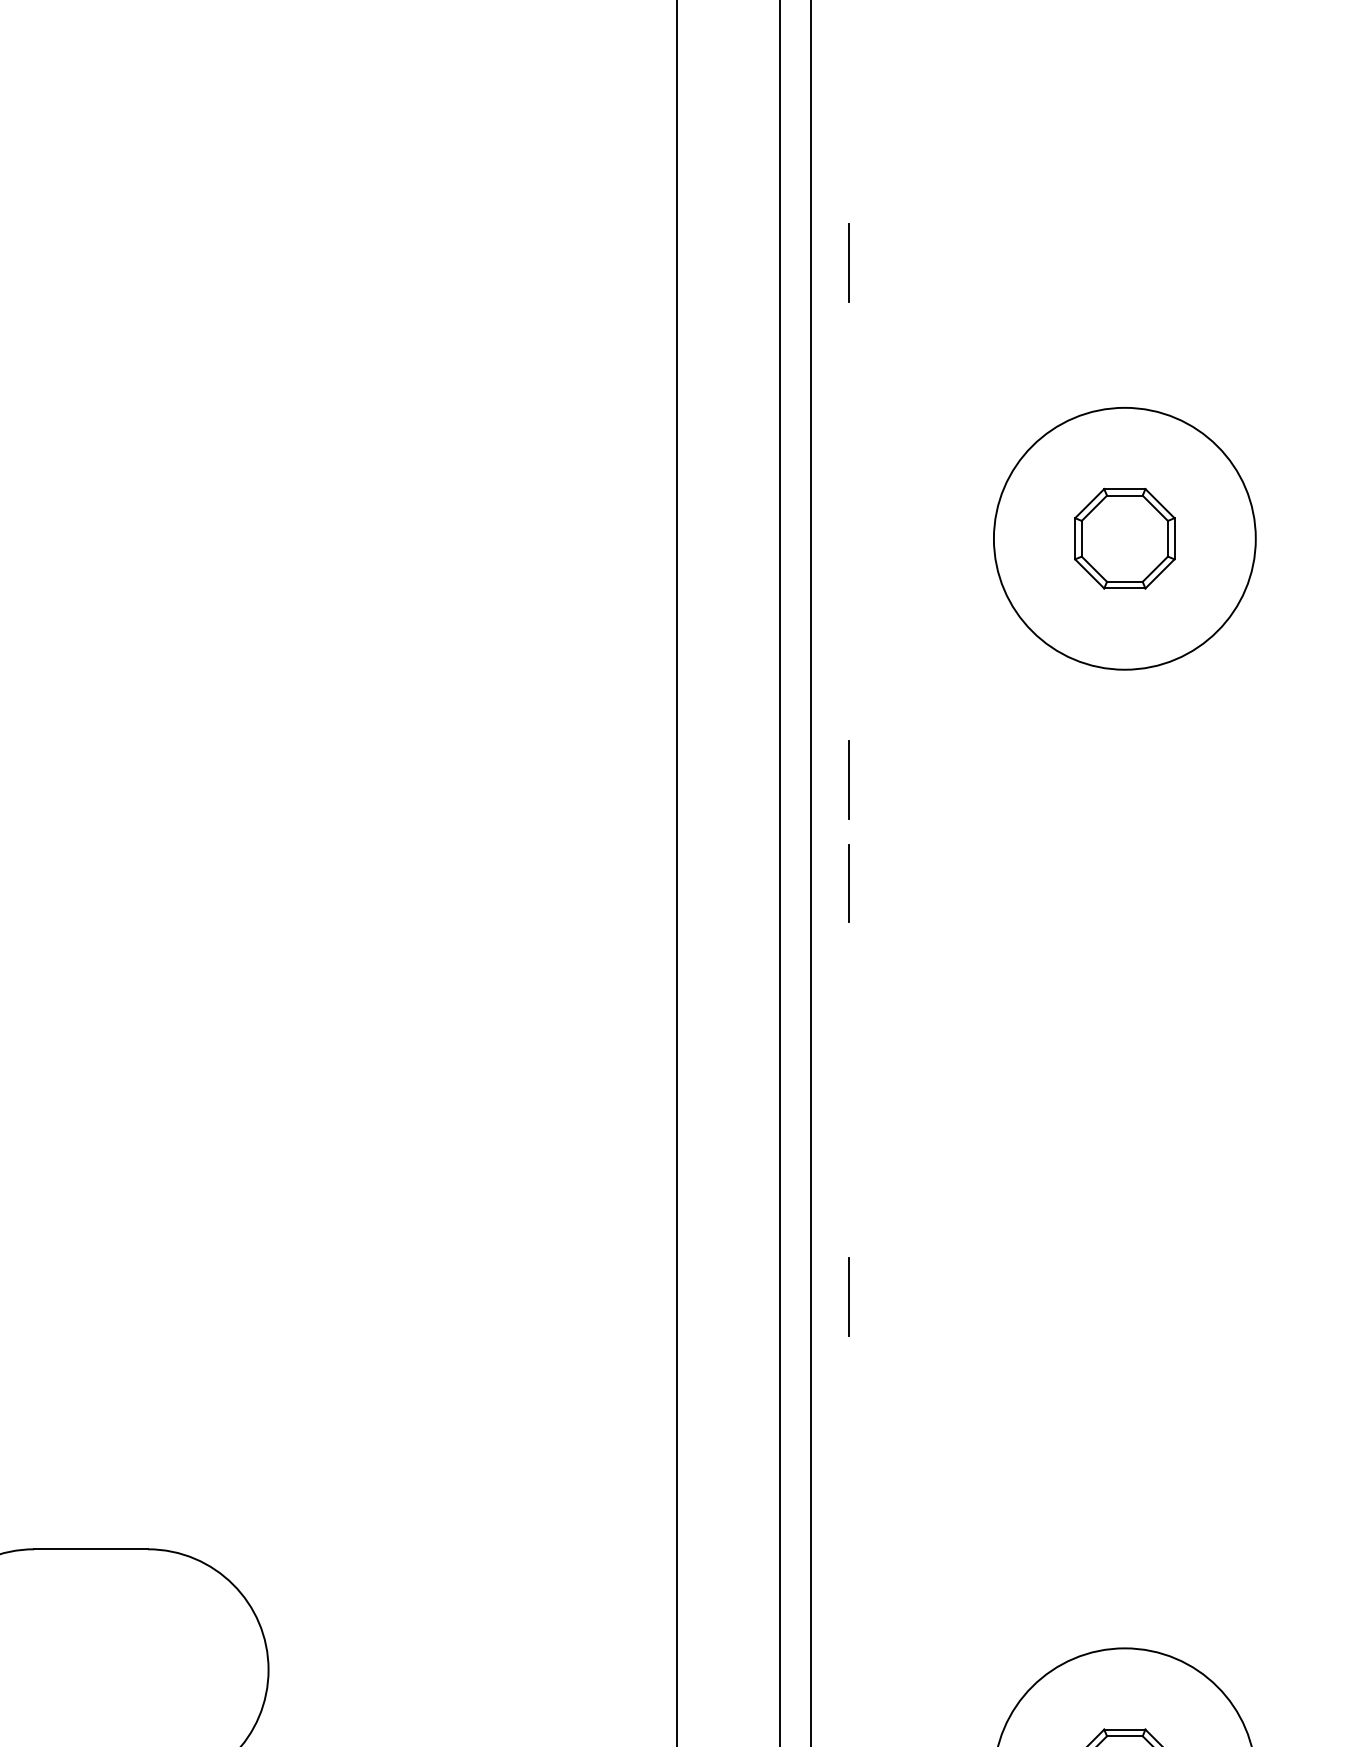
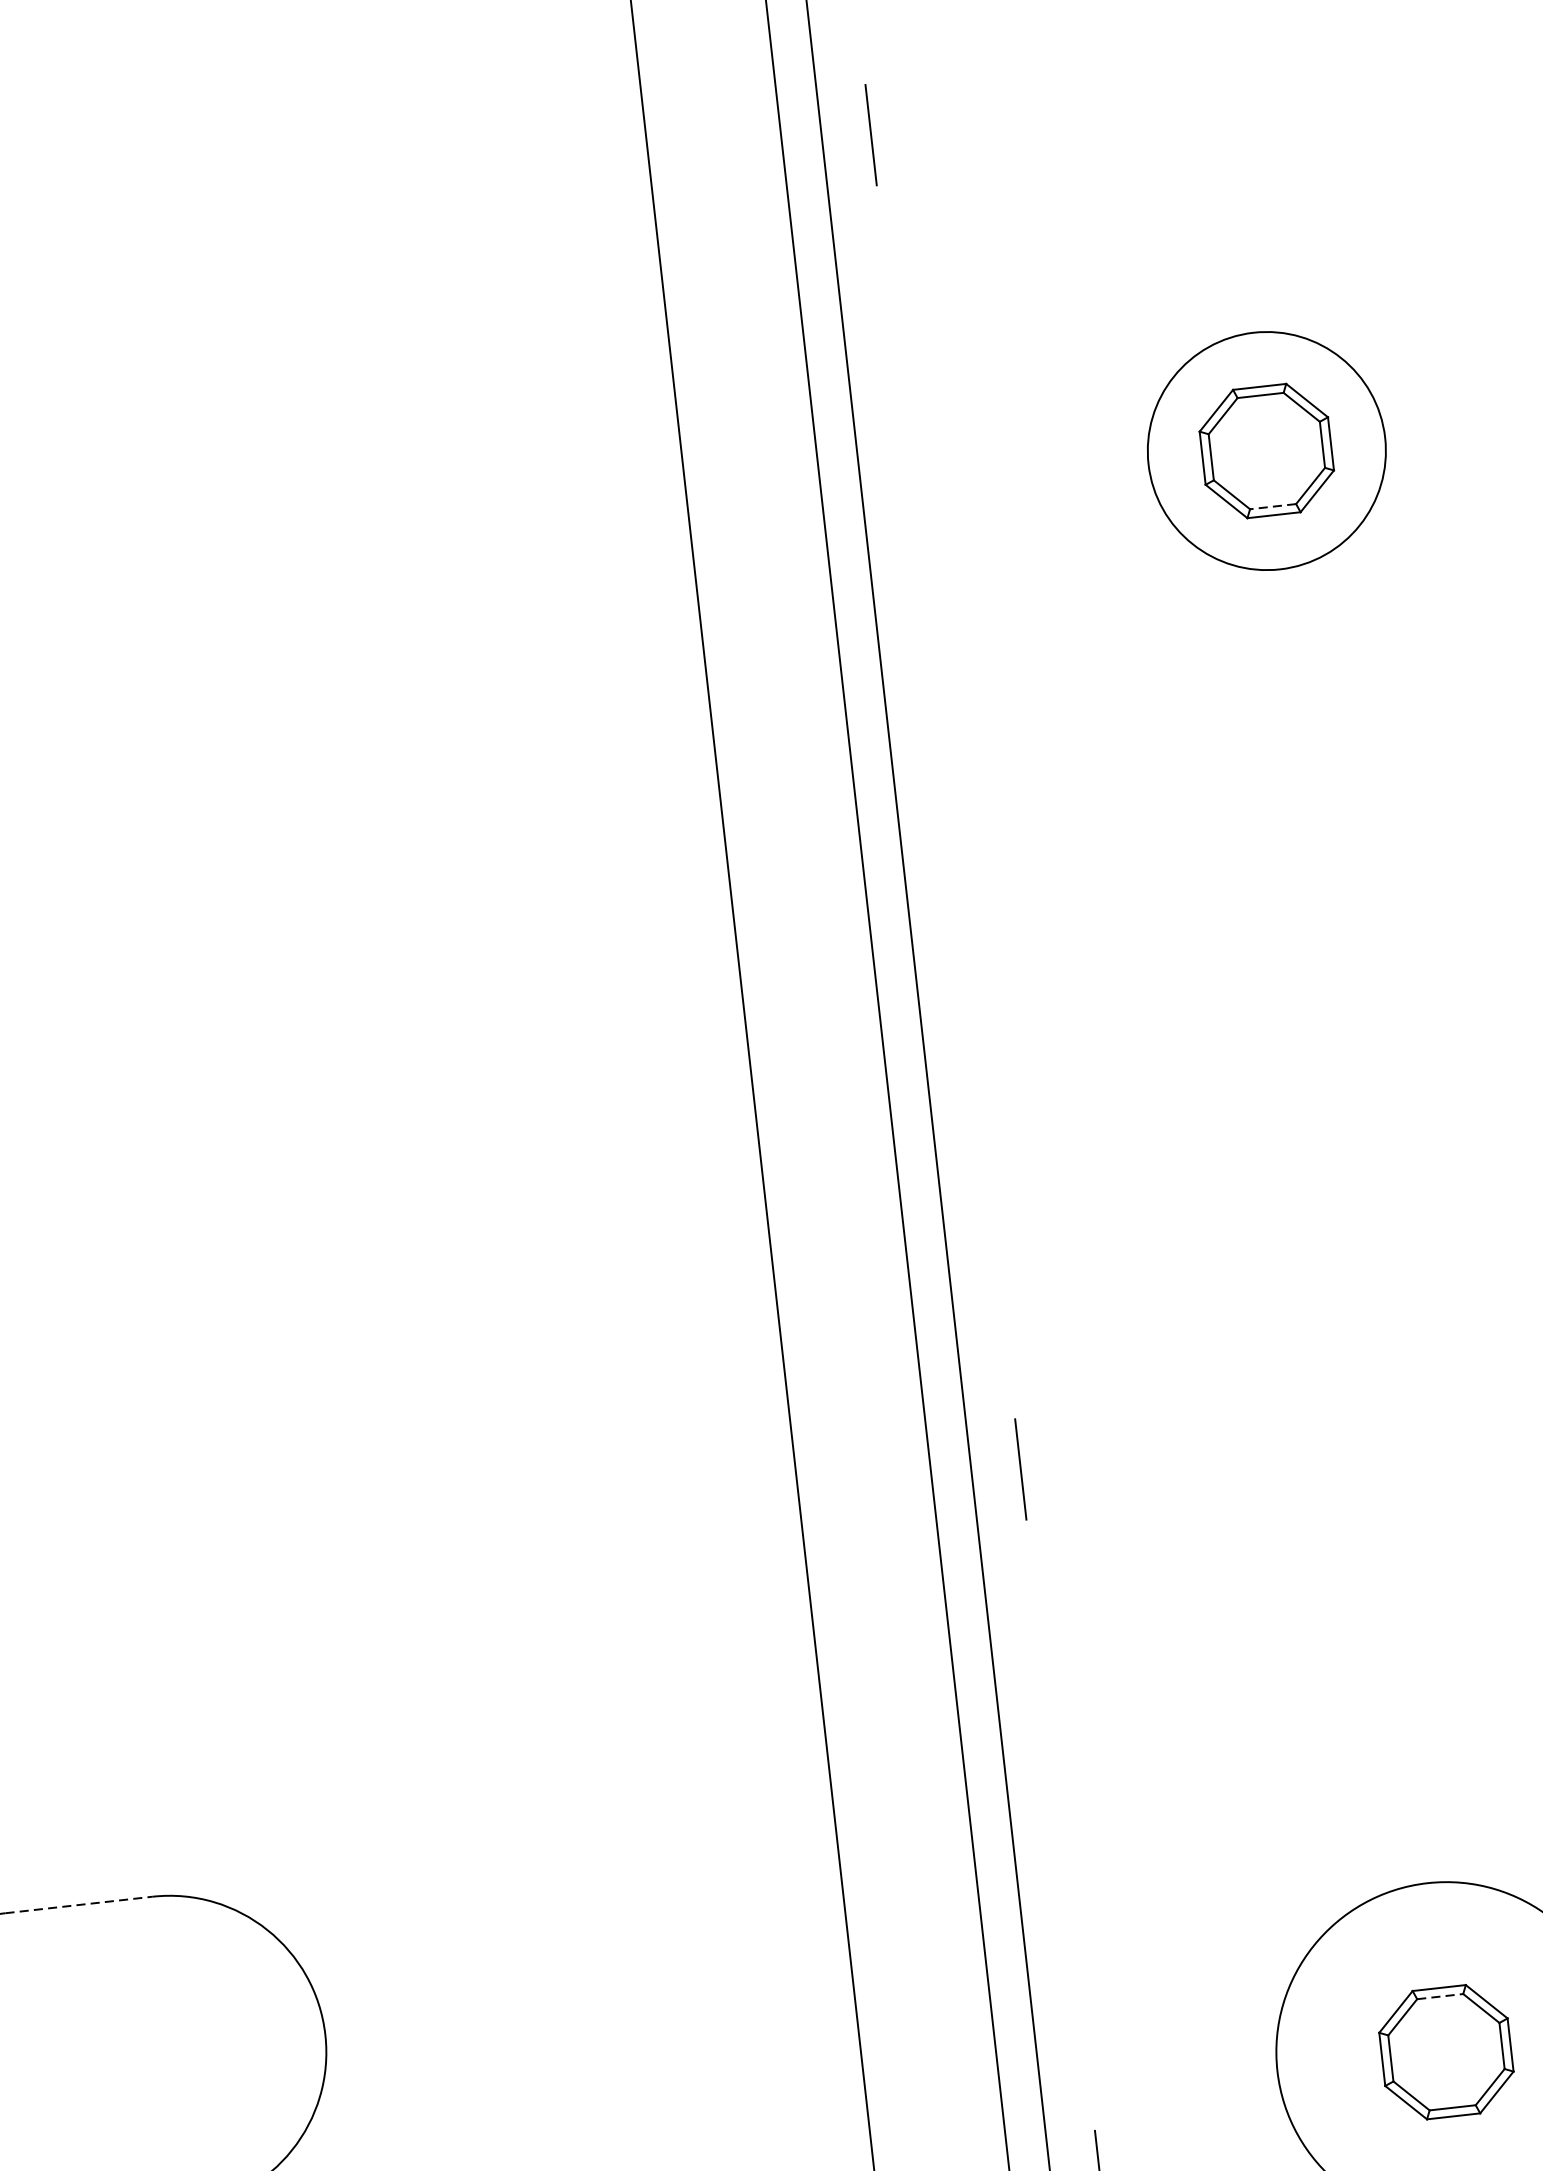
circle: (1124, 538) -> (1266, 450), size x0.7
line: (1124, 581) -> (1272, 506), solid -> dashed
line: (849, 779) -> (946, 801), removed
line: (849, 883) -> (961, 935), removed
line: (91, 1549) -> (79, 1905), solid -> dashed
line: (1124, 1736) -> (1439, 1997), solid -> dashed

